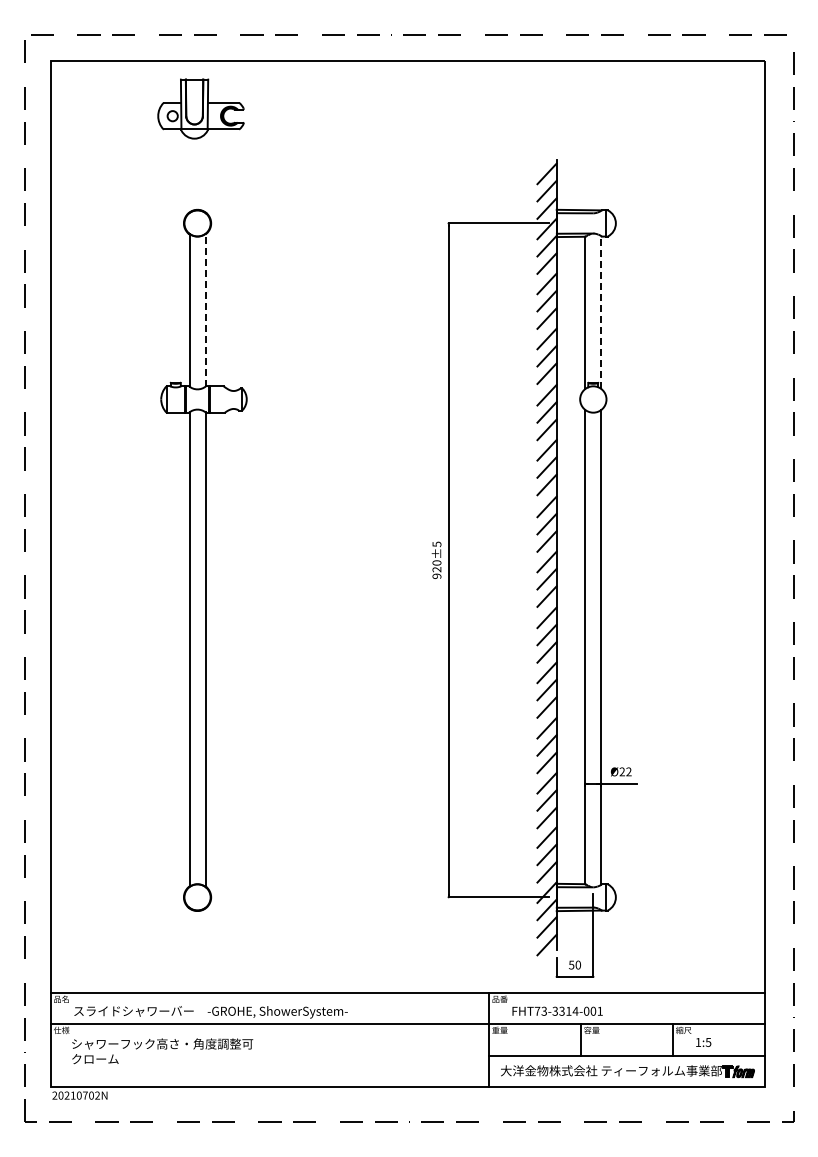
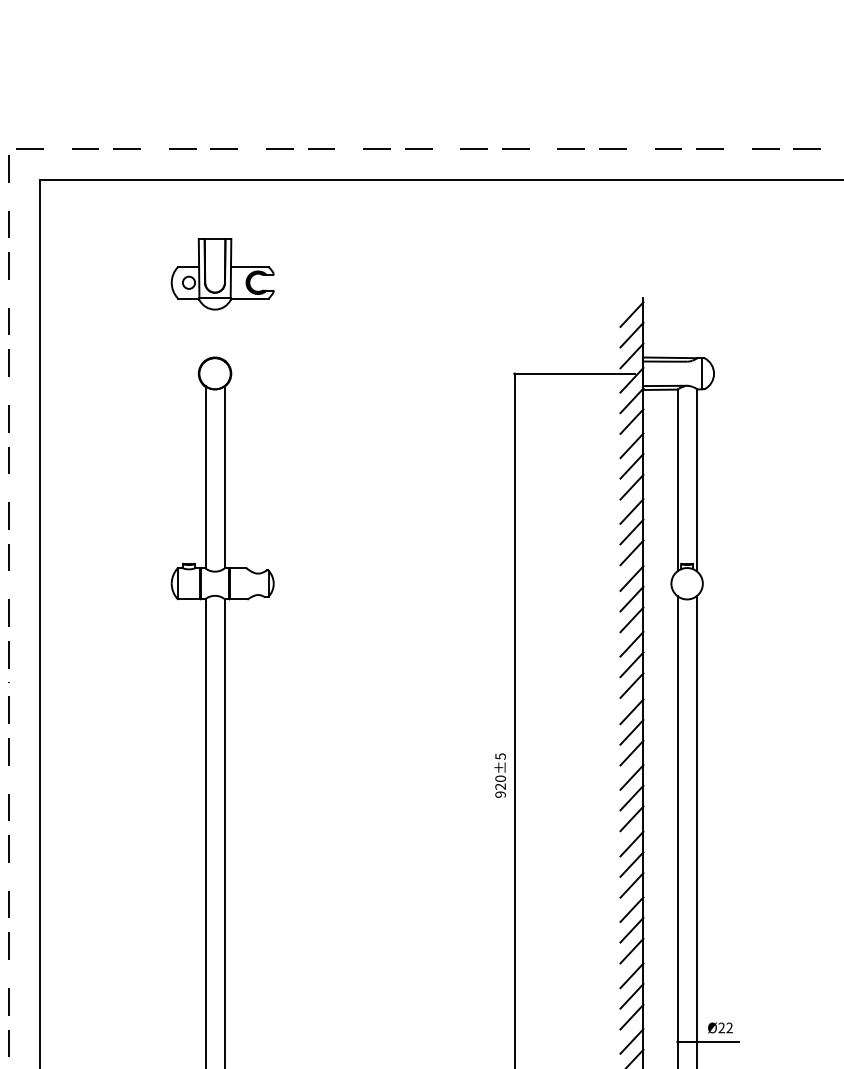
part: (200, 108) -> (222, 273), moved
line: (205, 309) -> (224, 476), dashed -> solid
line: (601, 312) -> (696, 479), dashed -> solid

